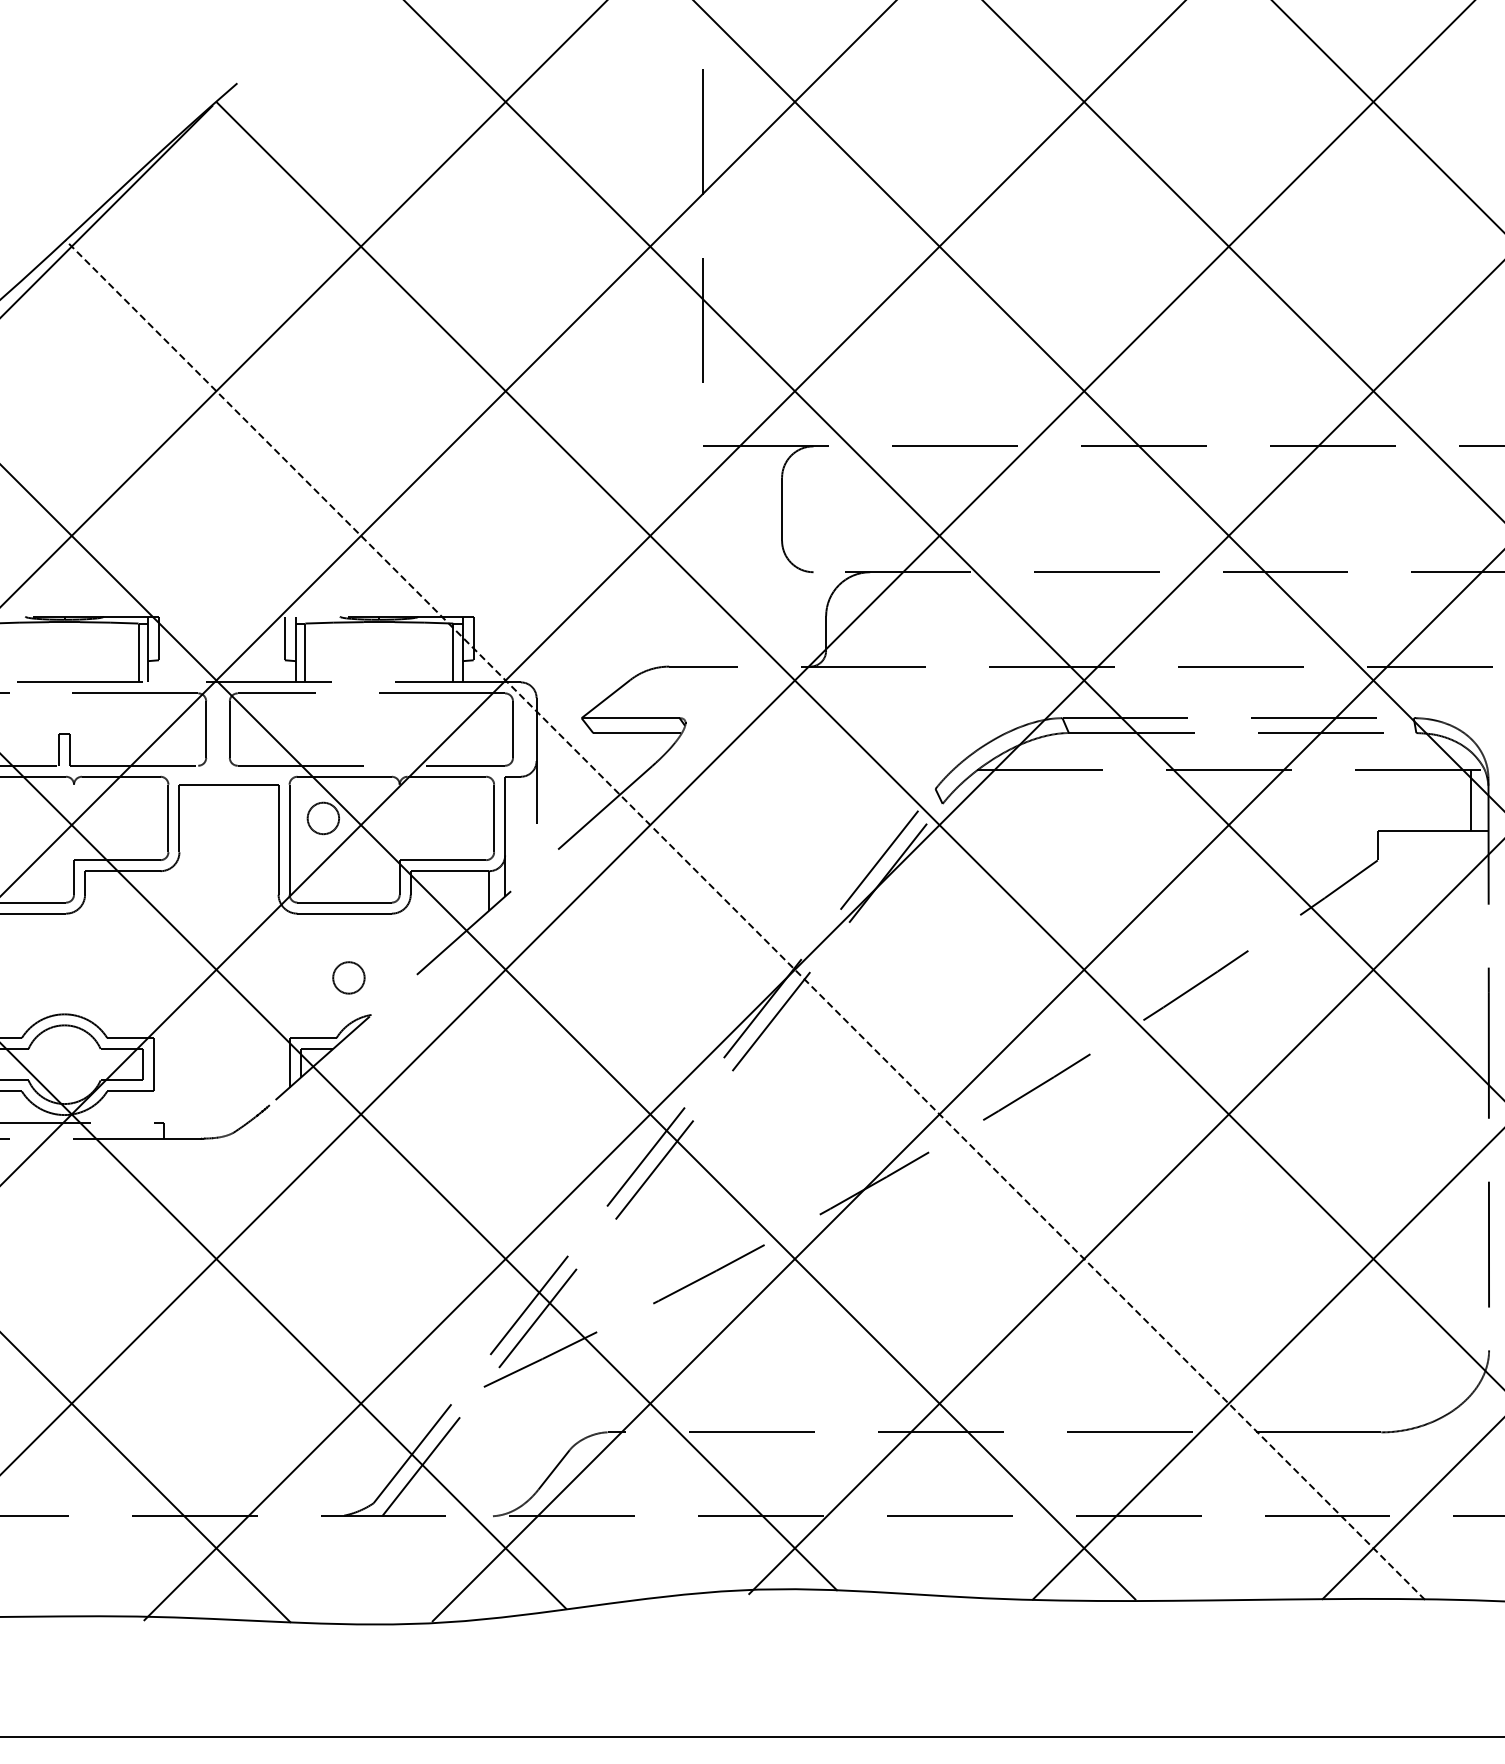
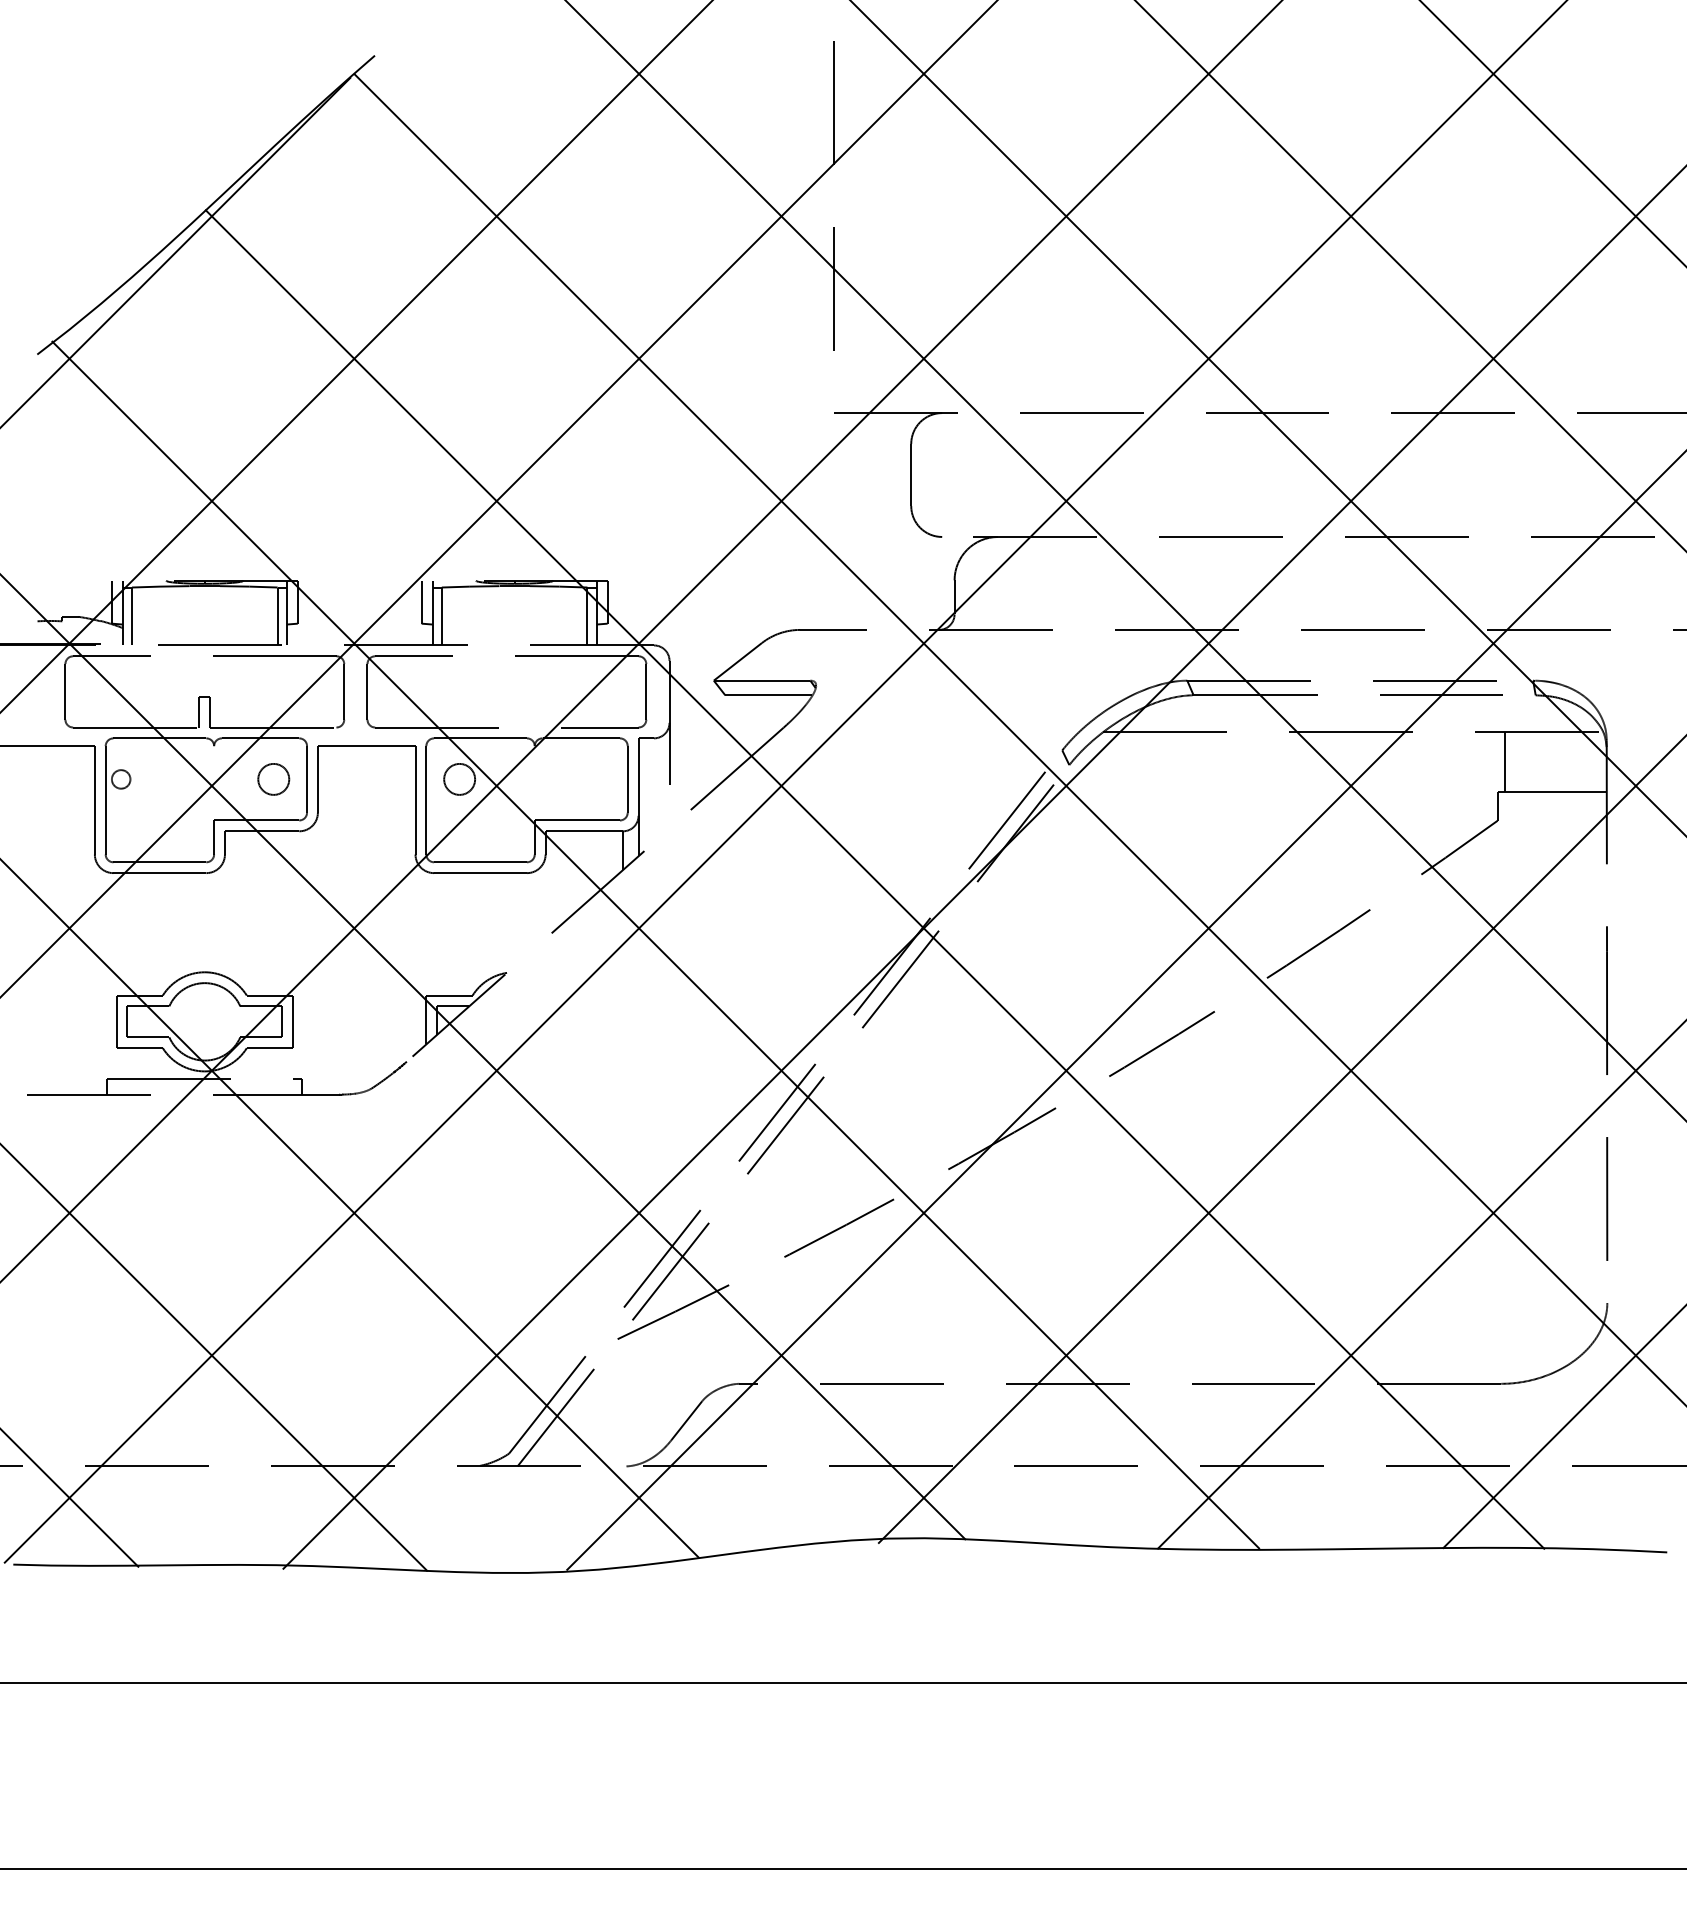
line: (1471, 800) -> (1505, 761), moved
line: (744, 920) -> (874, 879), dashed -> solid
circle: (348, 978) -> (273, 779), moved

